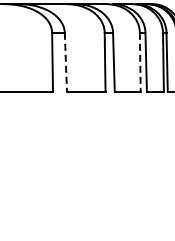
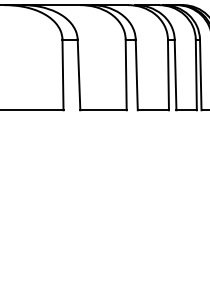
line: (65, 62) -> (78, 75), dashed -> solid
line: (140, 62) -> (168, 75), dashed -> solid

